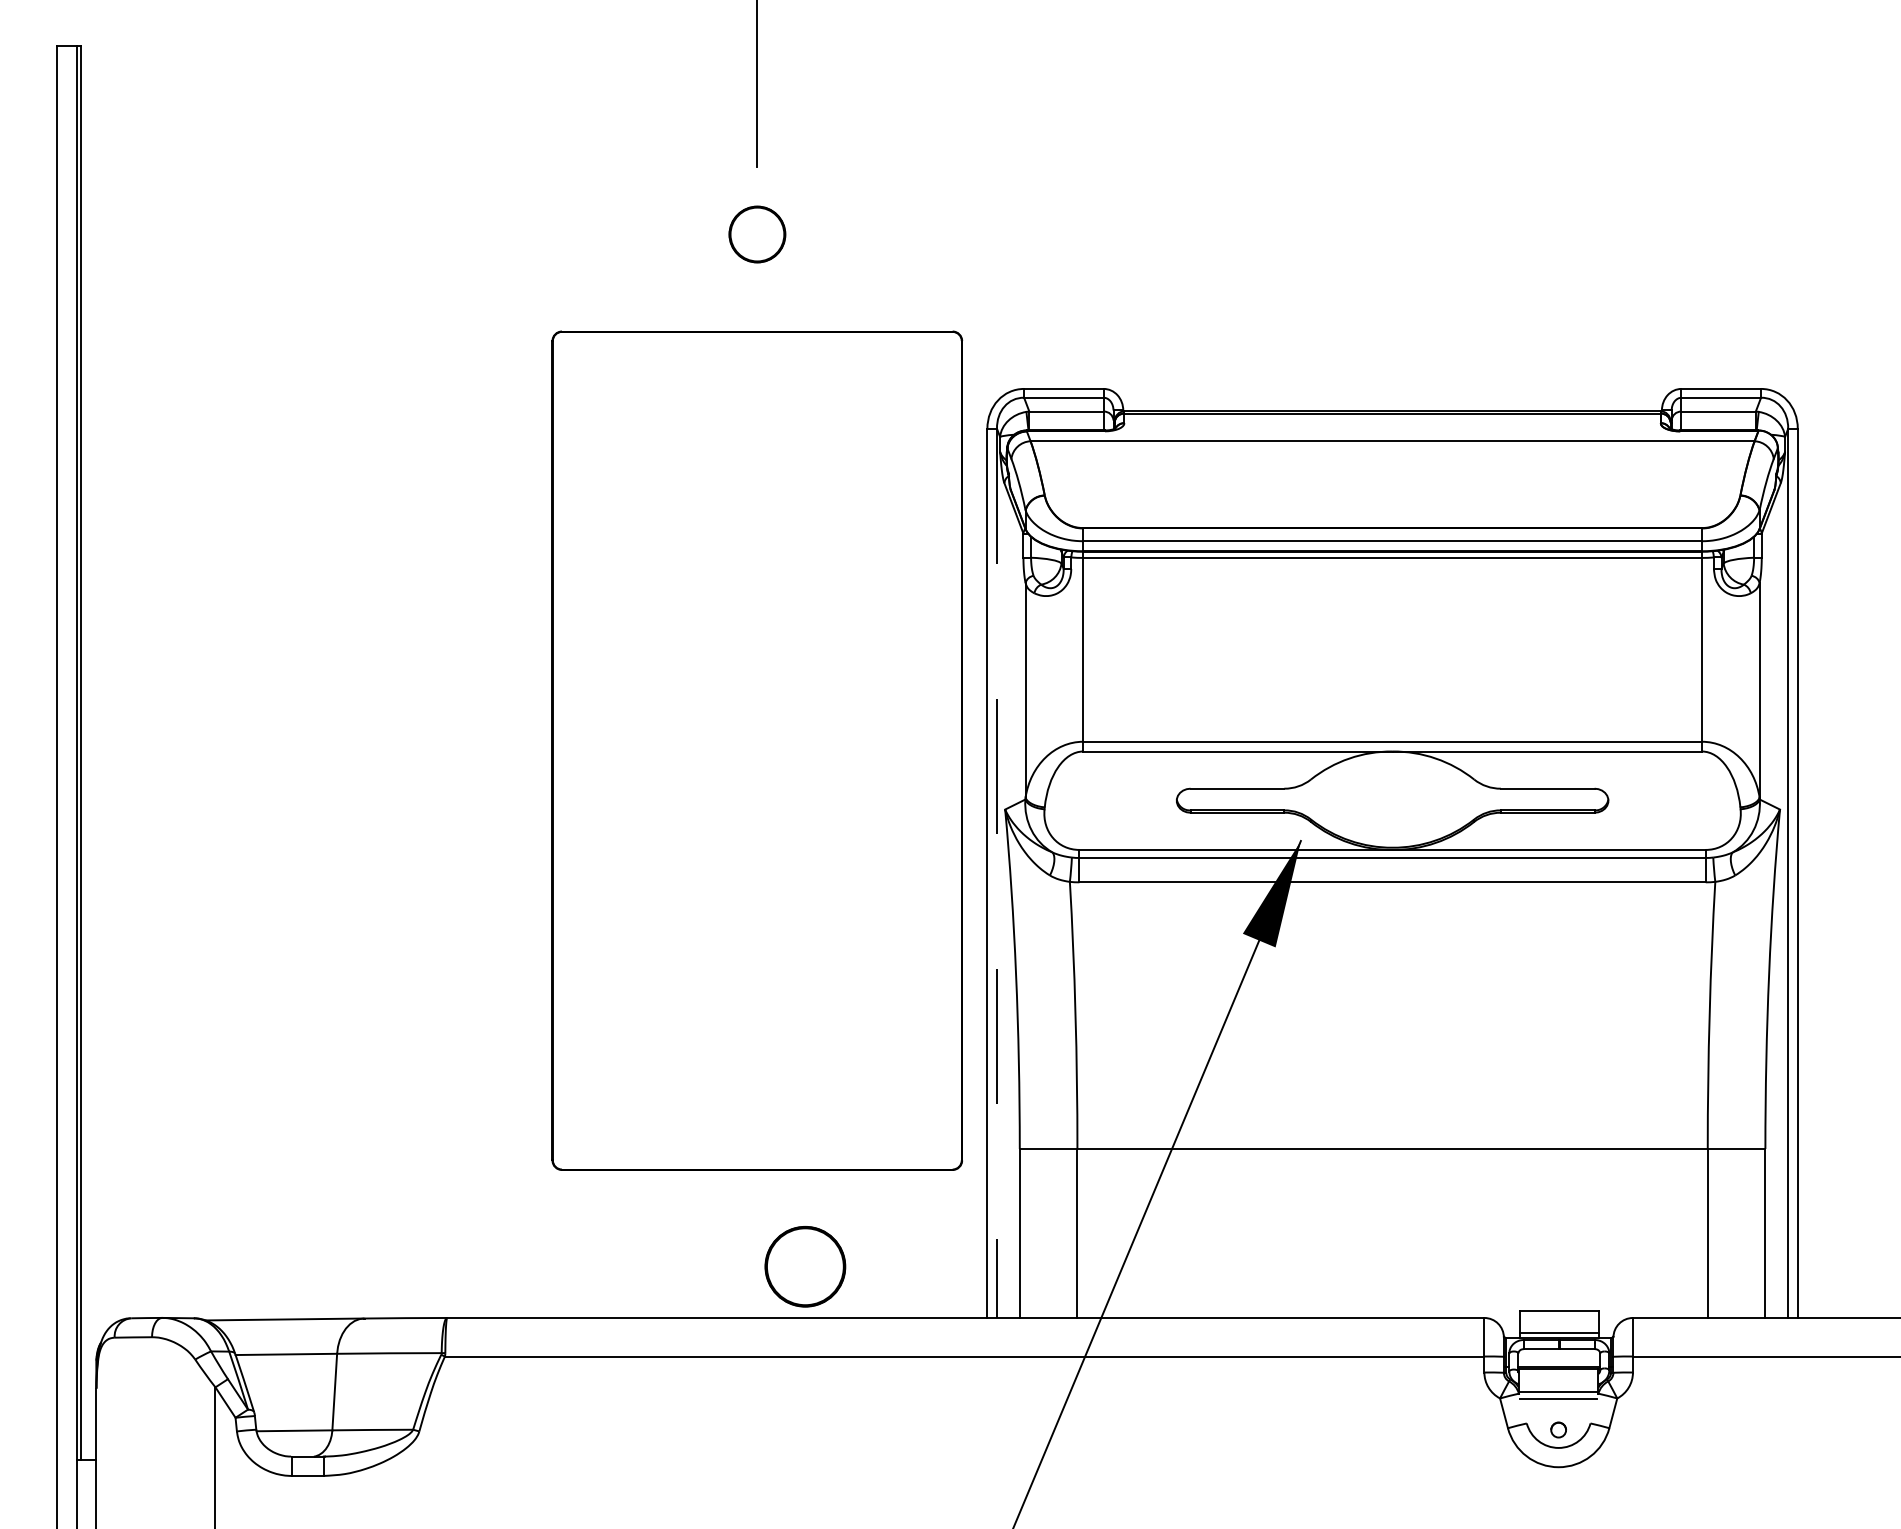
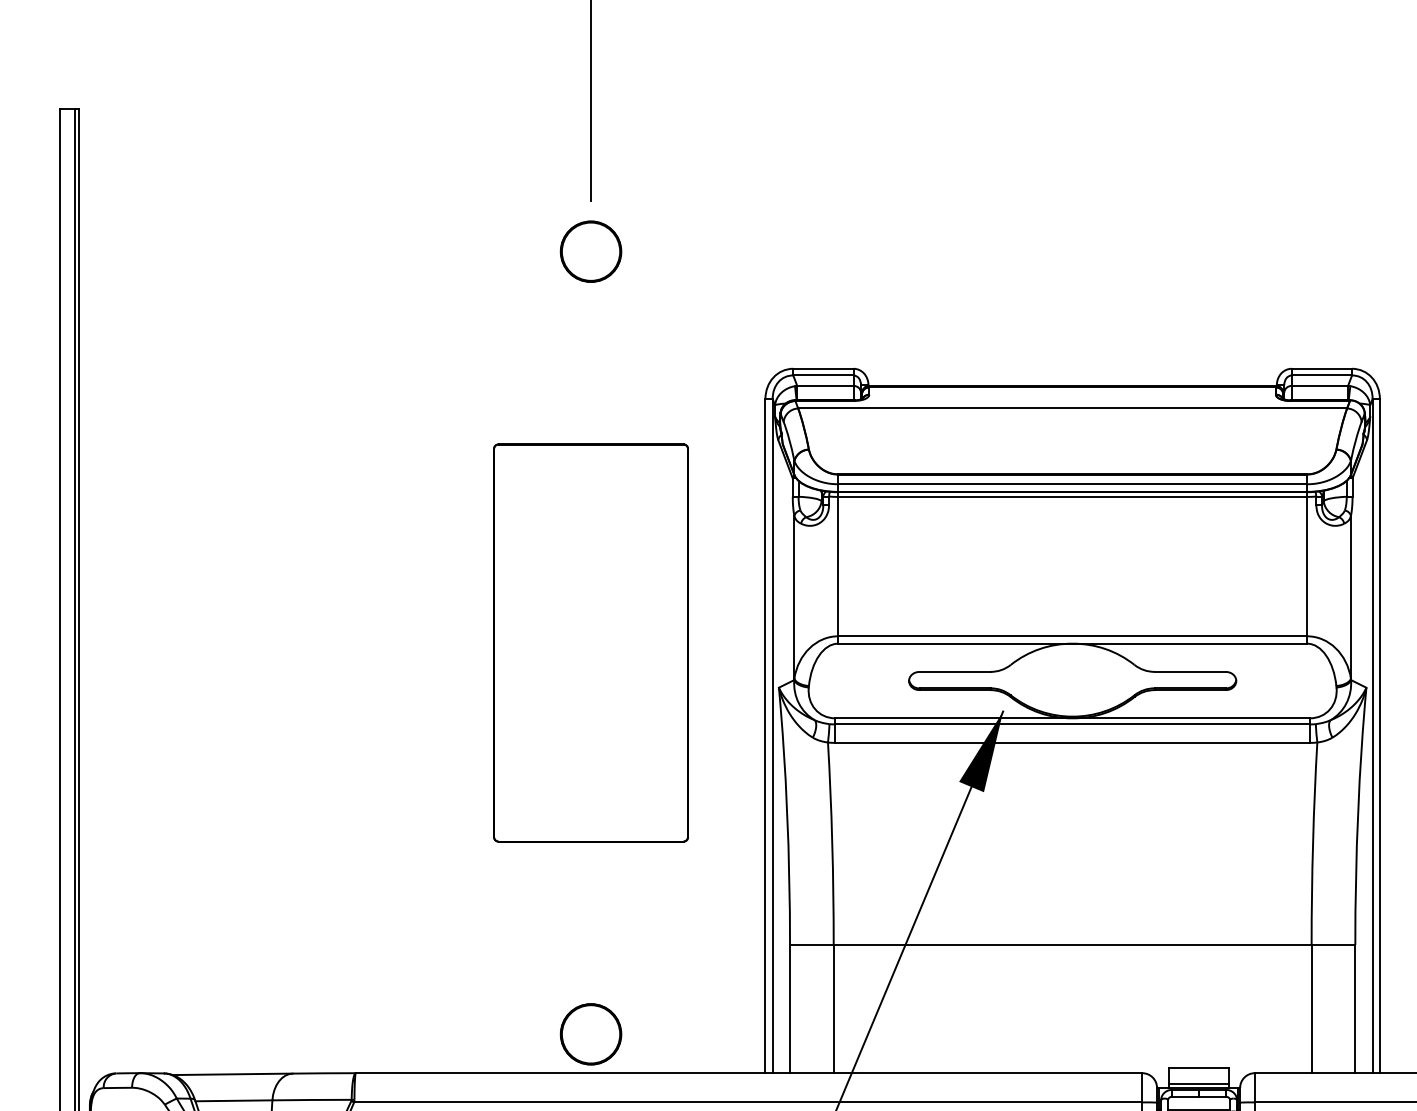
part: (757, 234) -> (591, 251), size x1.43
part: (757, 750) -> (591, 642), size x0.62
line: (997, 873) -> (773, 736), dashed -> solid
part: (805, 1266) -> (591, 1034), moved

